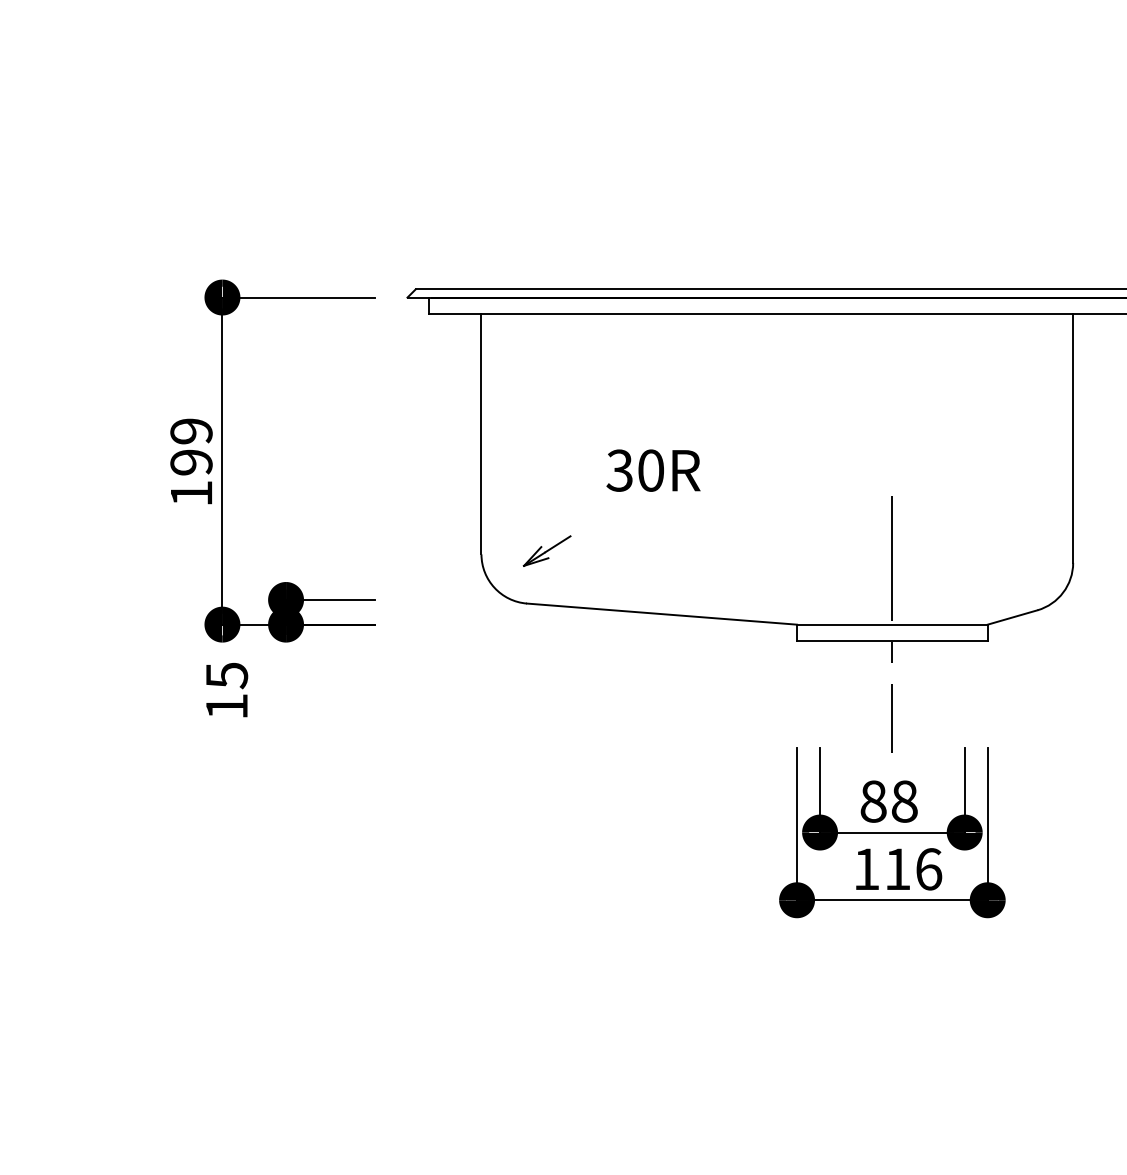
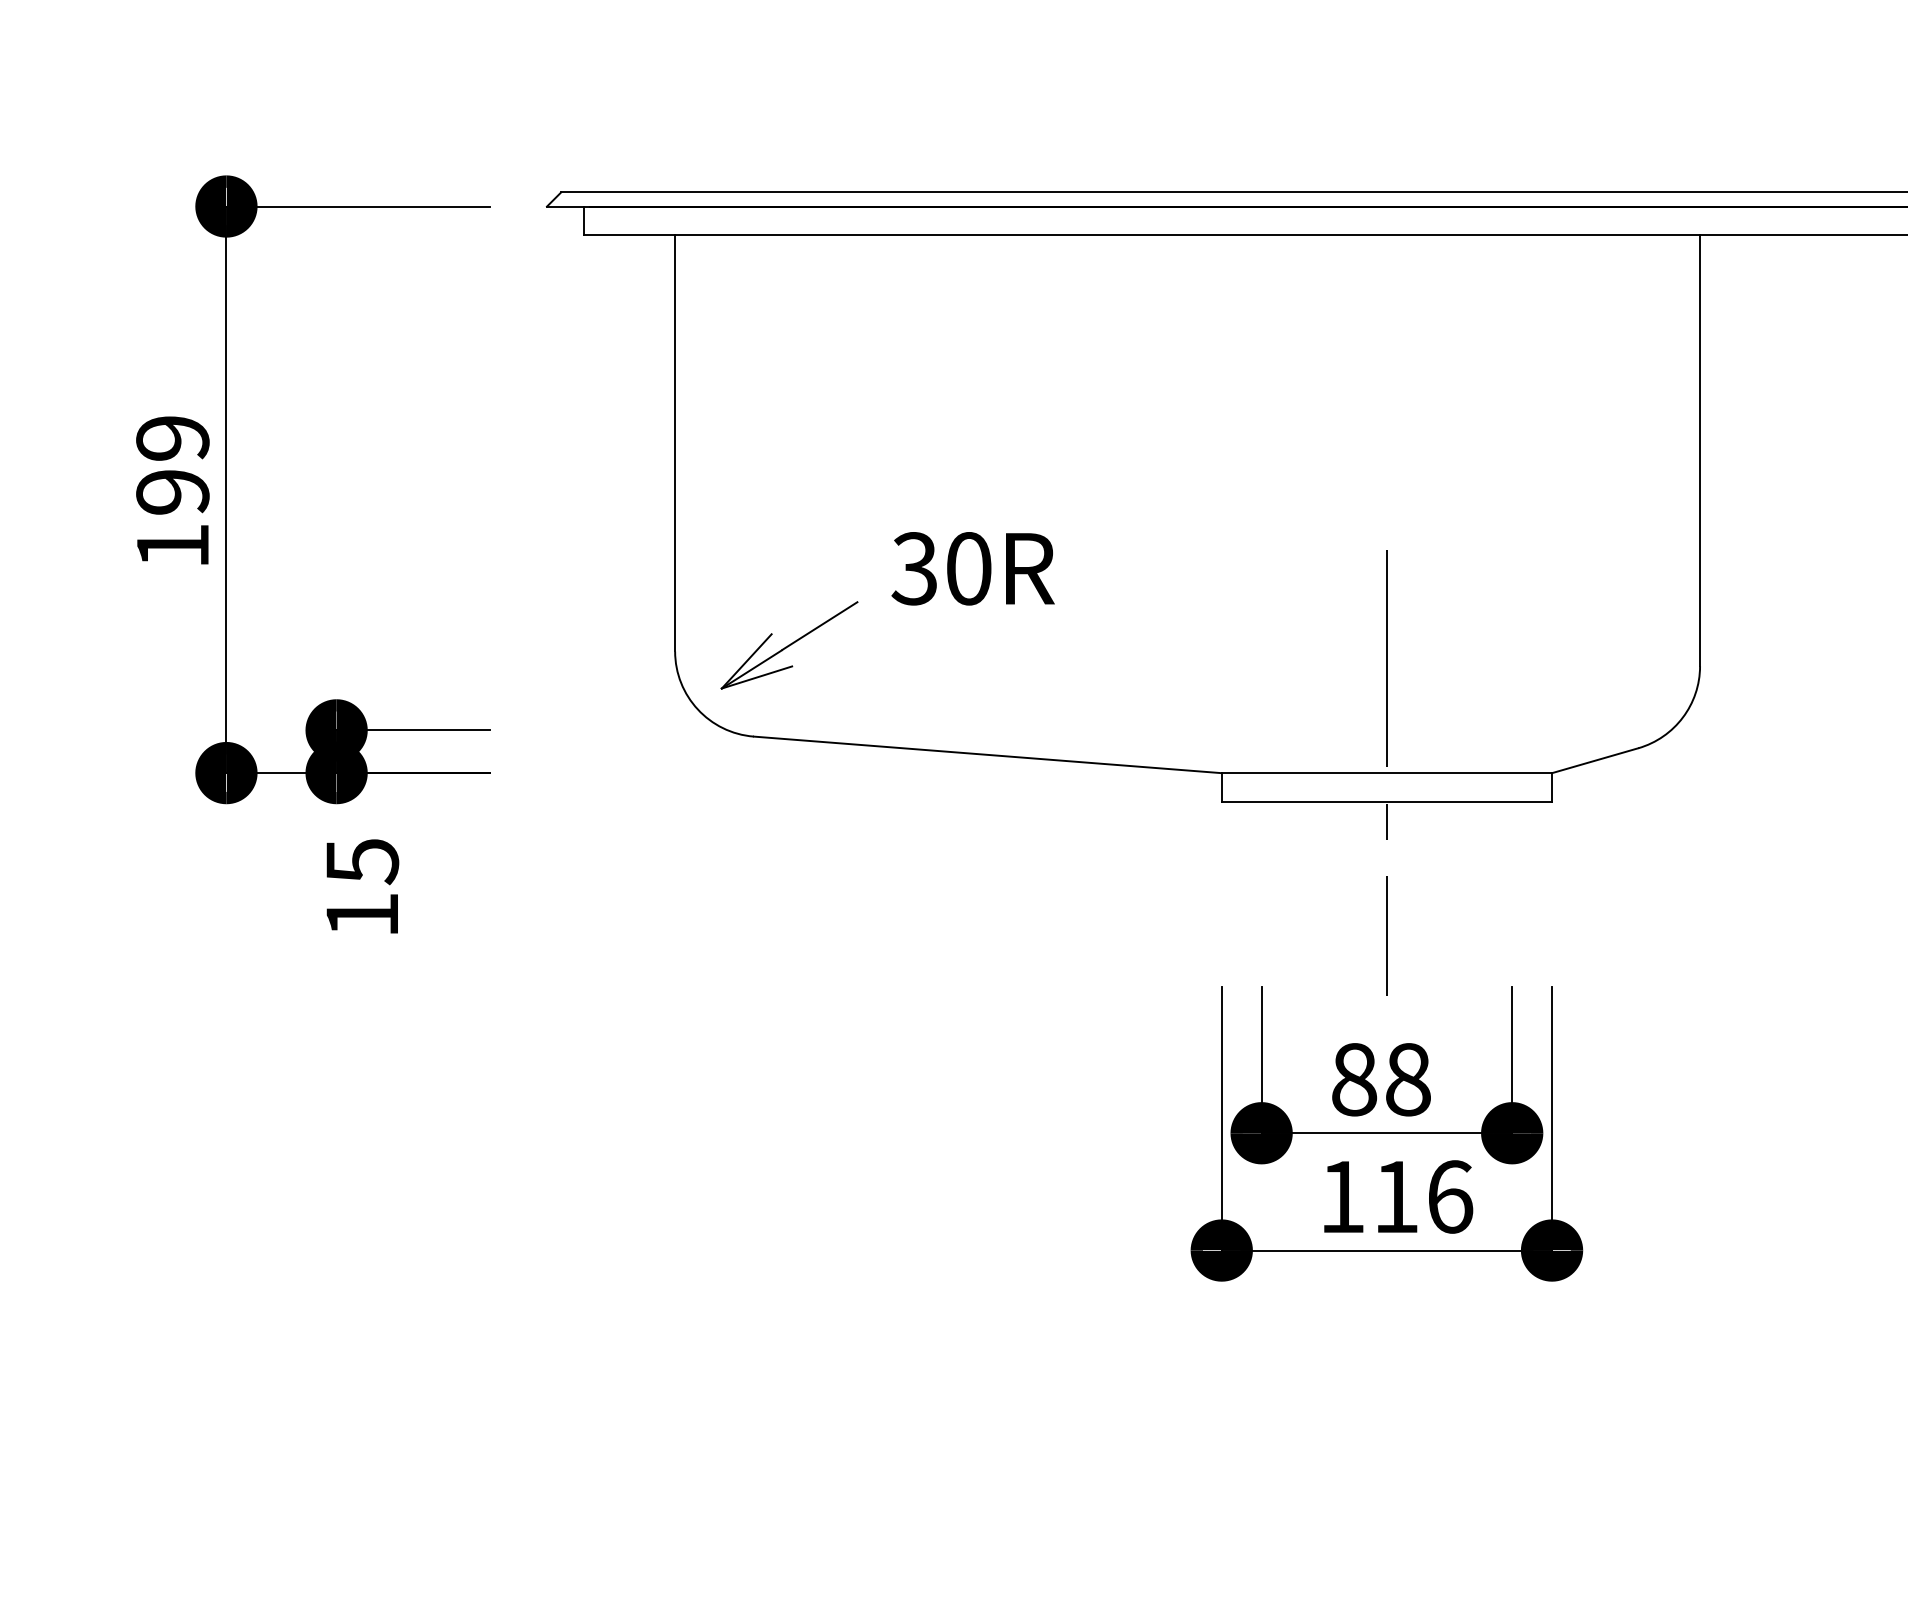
text: (653, 470) -> (973, 568), moved
part: (547, 550) -> (789, 644), size x1.67
text: (227, 690) -> (363, 887), moved

